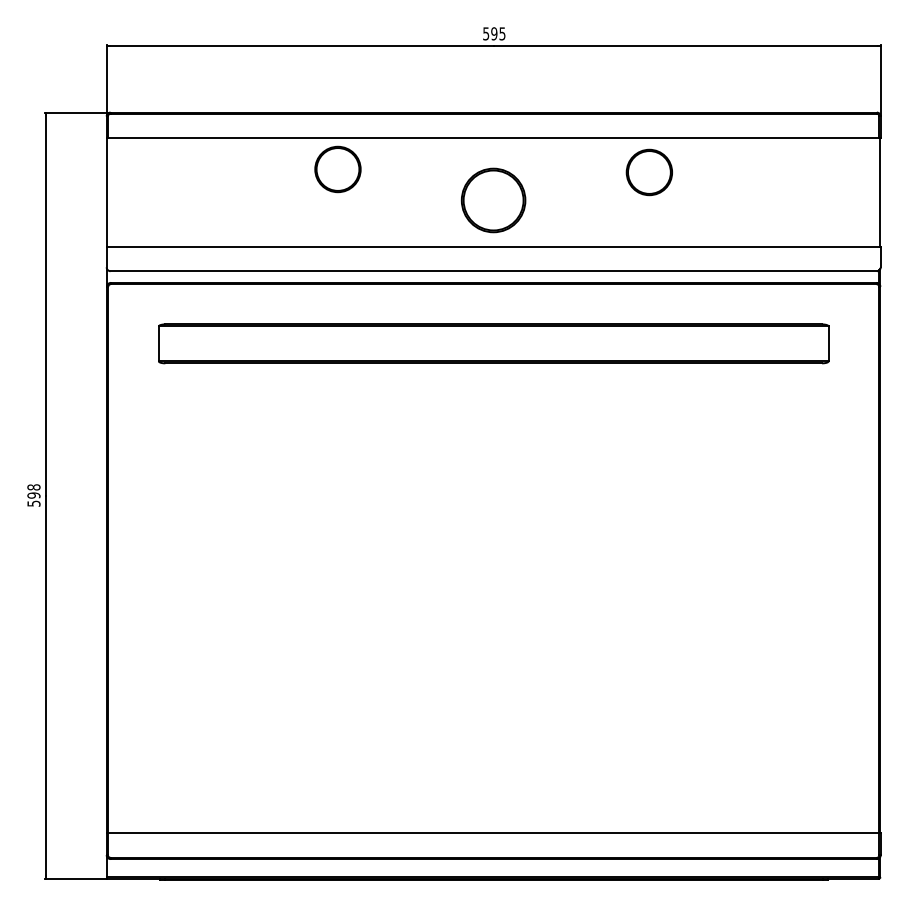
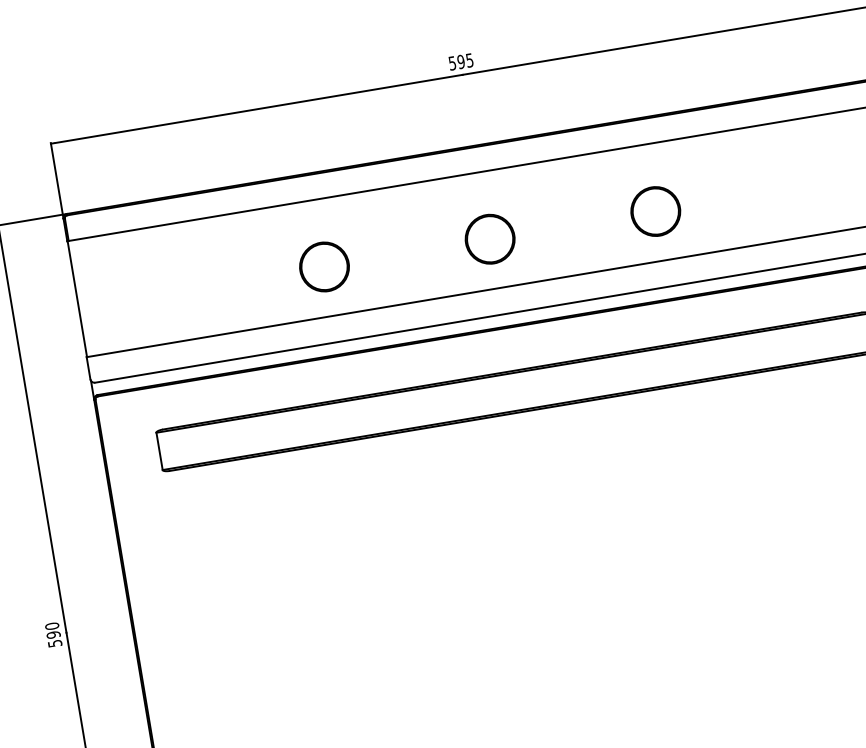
part: (337, 169) -> (324, 267), moved
part: (648, 172) -> (654, 211), moved
part: (493, 200) -> (489, 239), size x0.71
text: (33, 487) -> (51, 626), 598 -> 590

